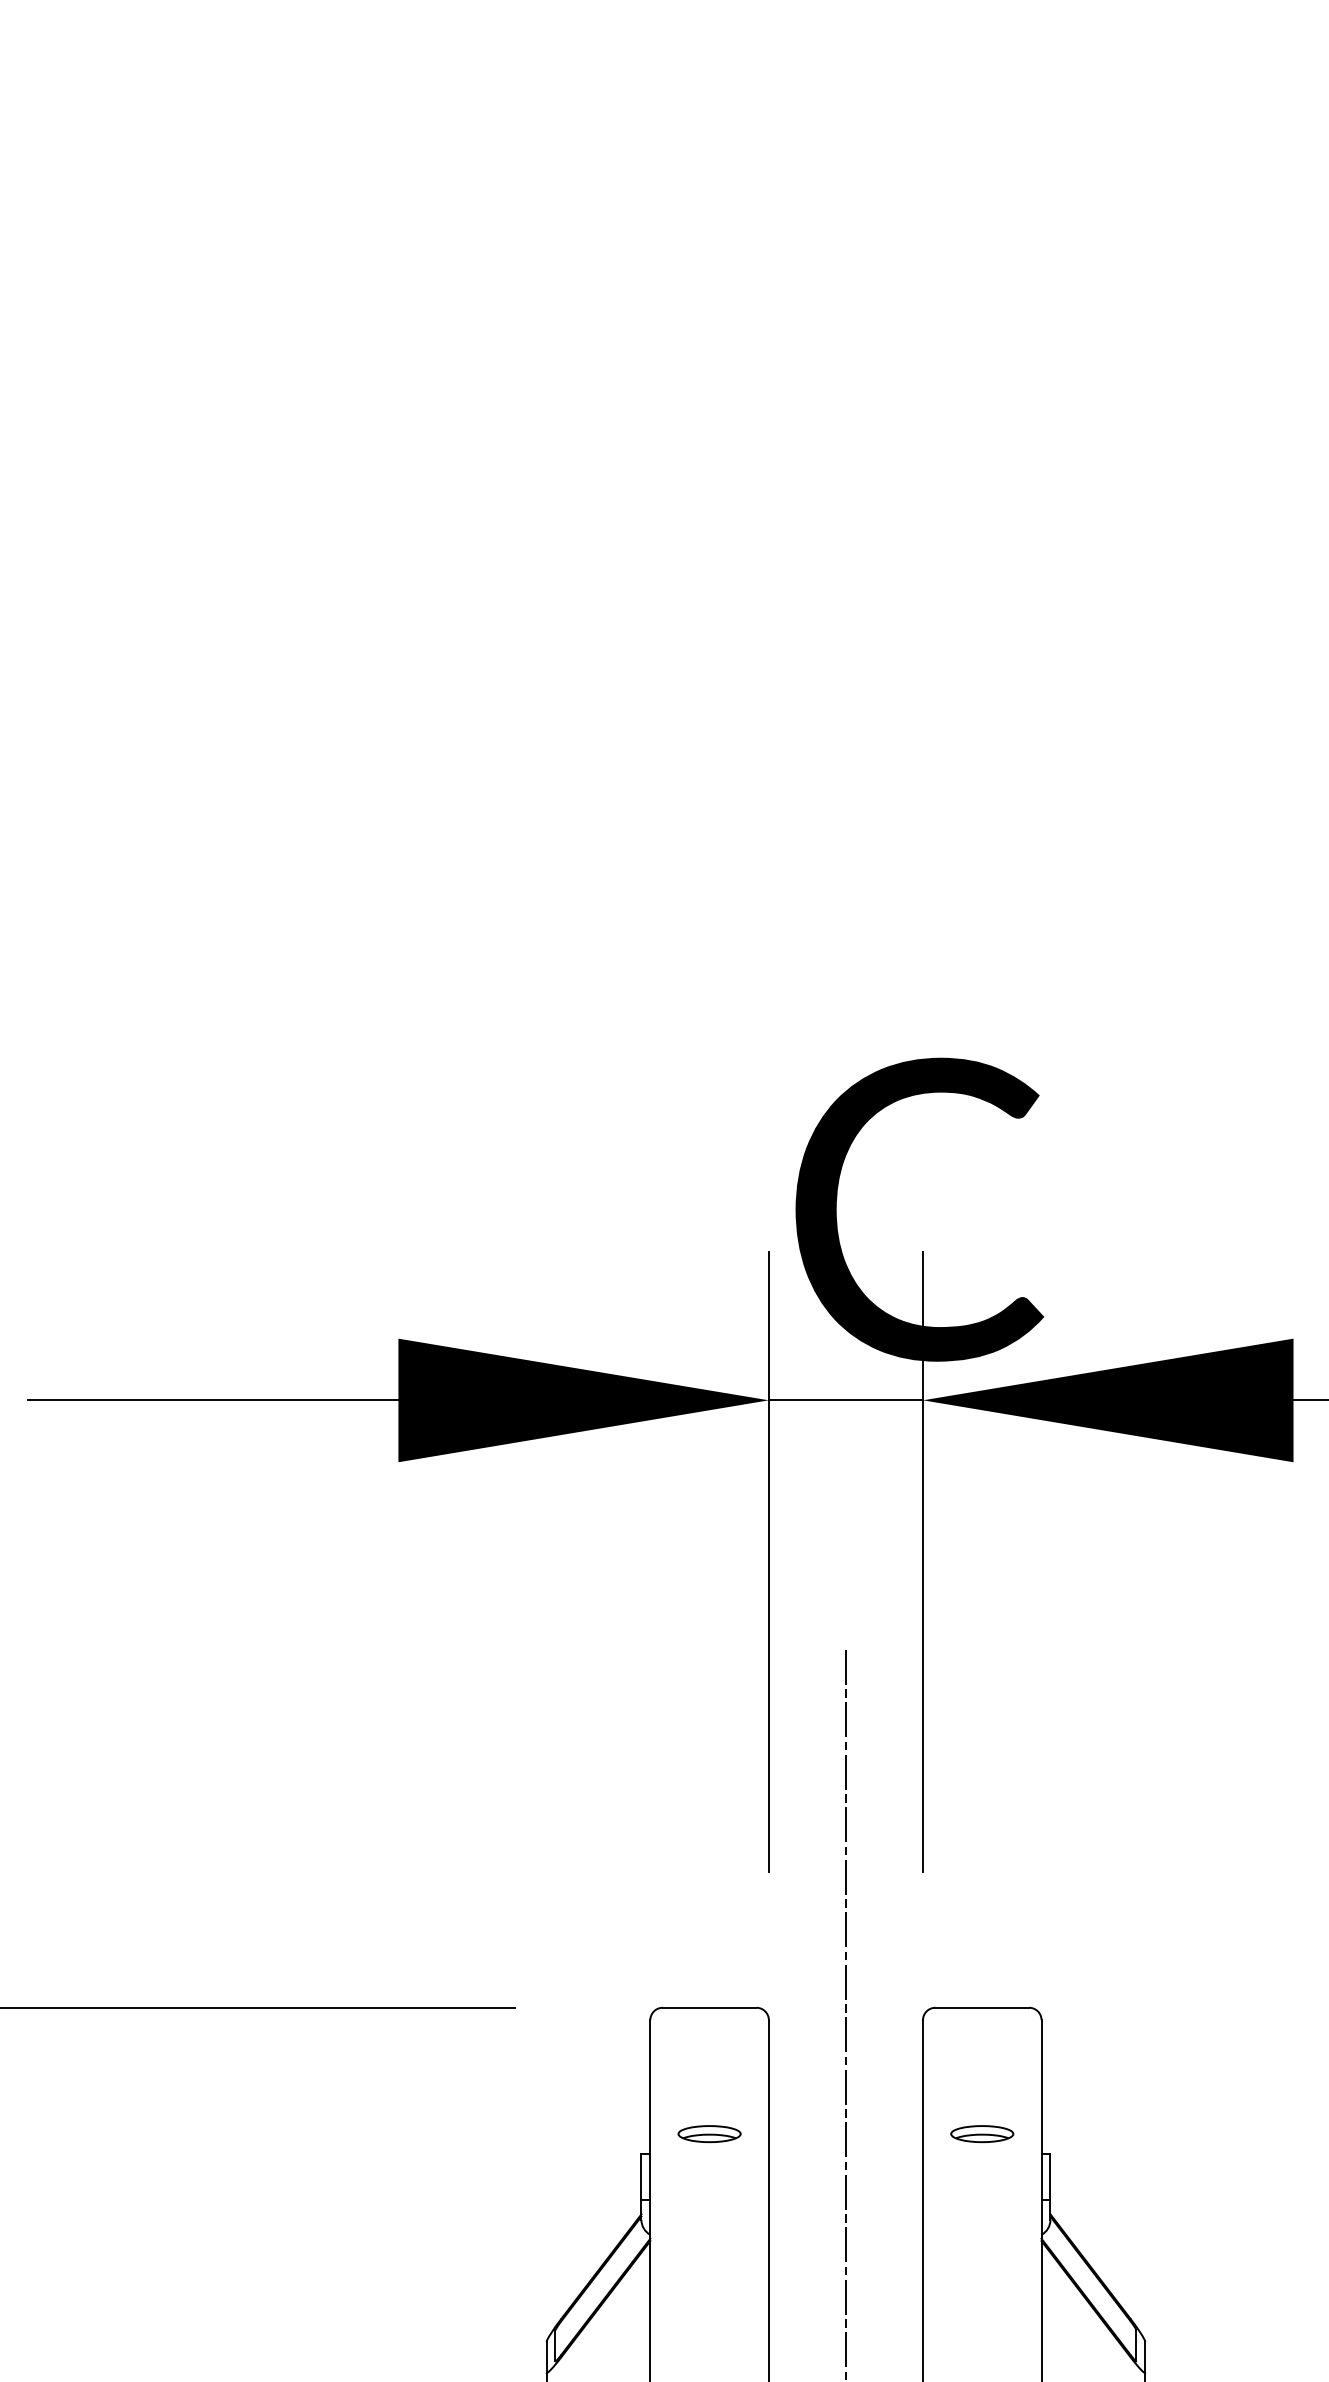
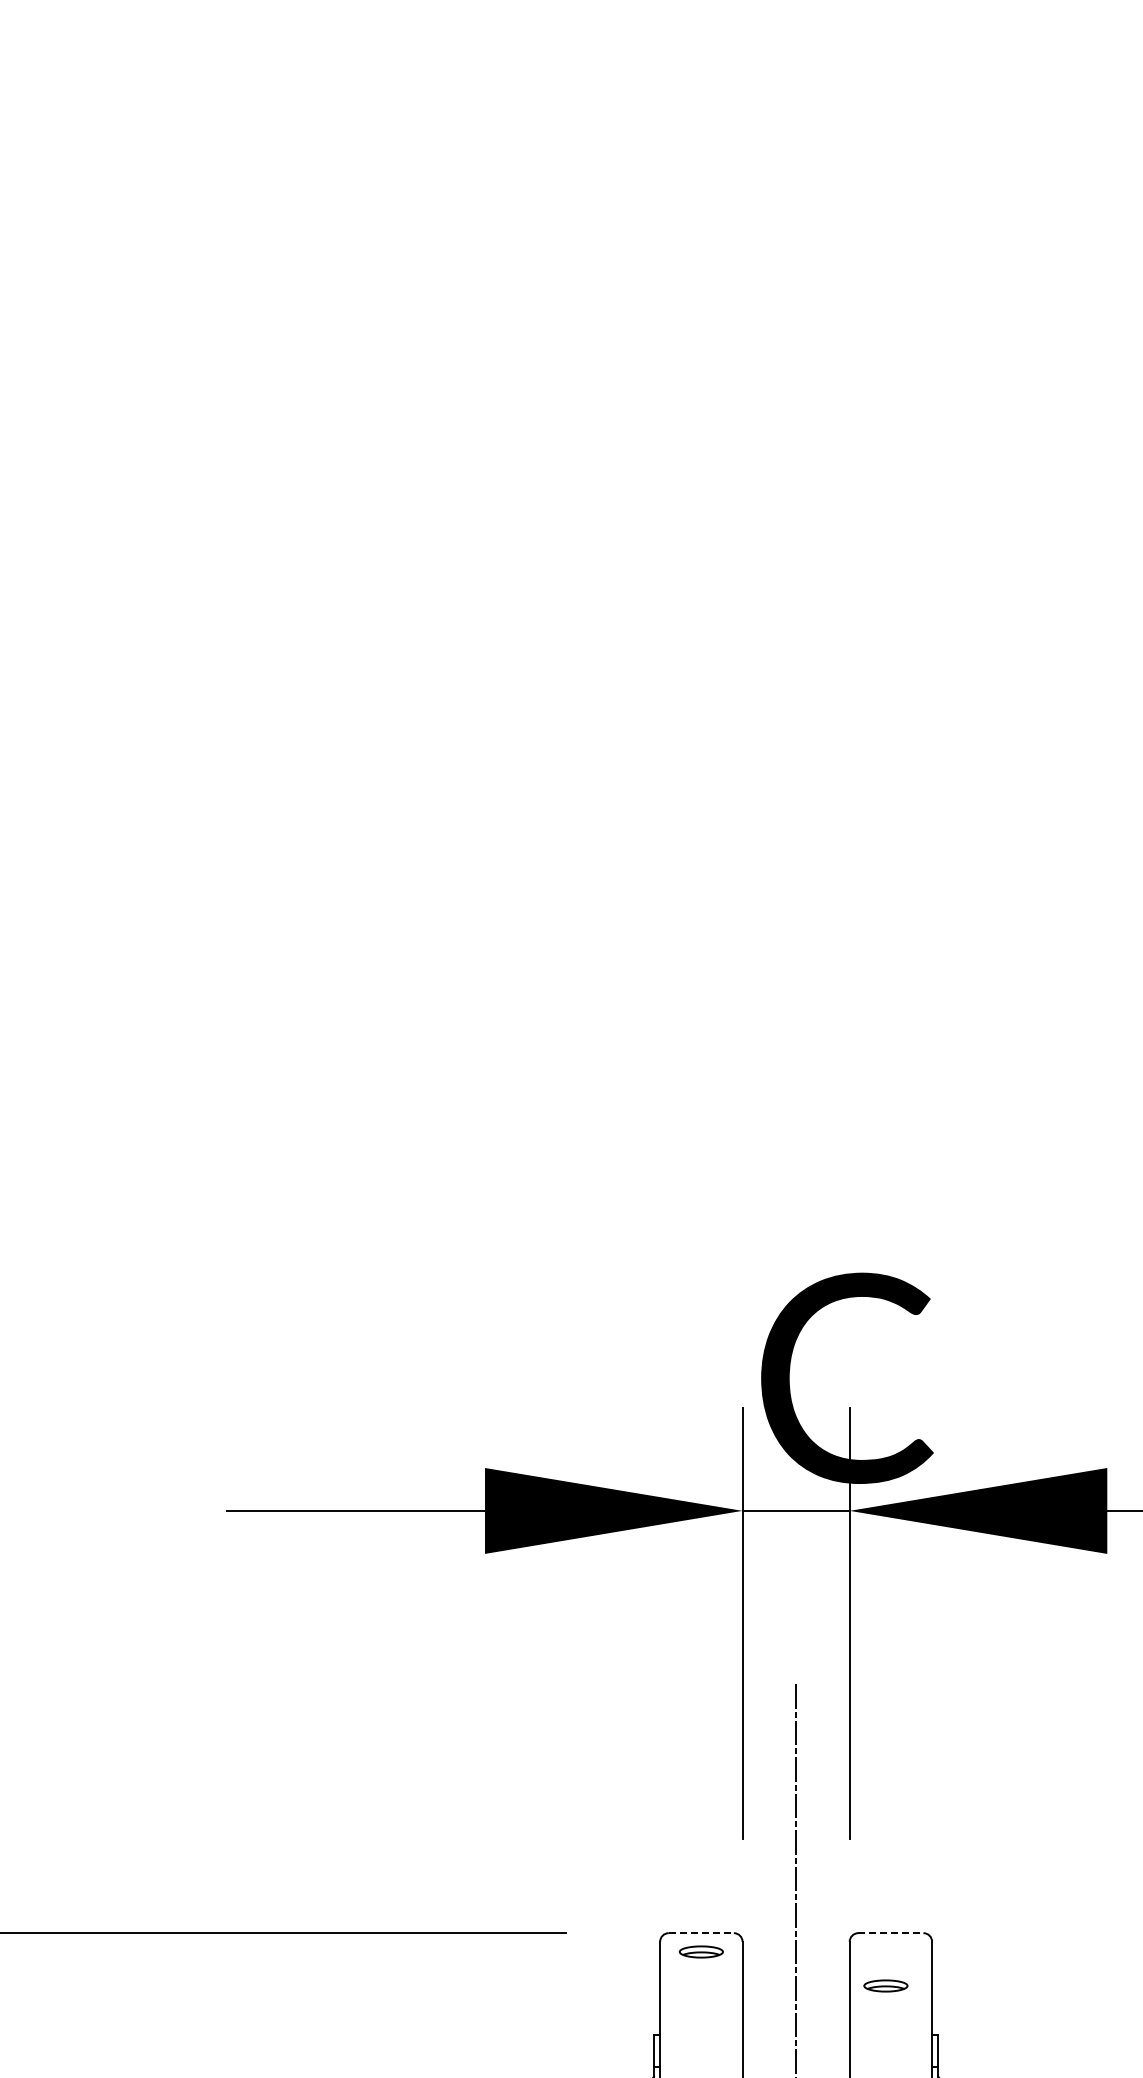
line: (709, 2008) -> (701, 1933), solid -> dashed
line: (981, 2008) -> (890, 1933), solid -> dashed
part: (708, 2133) -> (700, 1951), moved
part: (981, 2133) -> (885, 1985), moved

